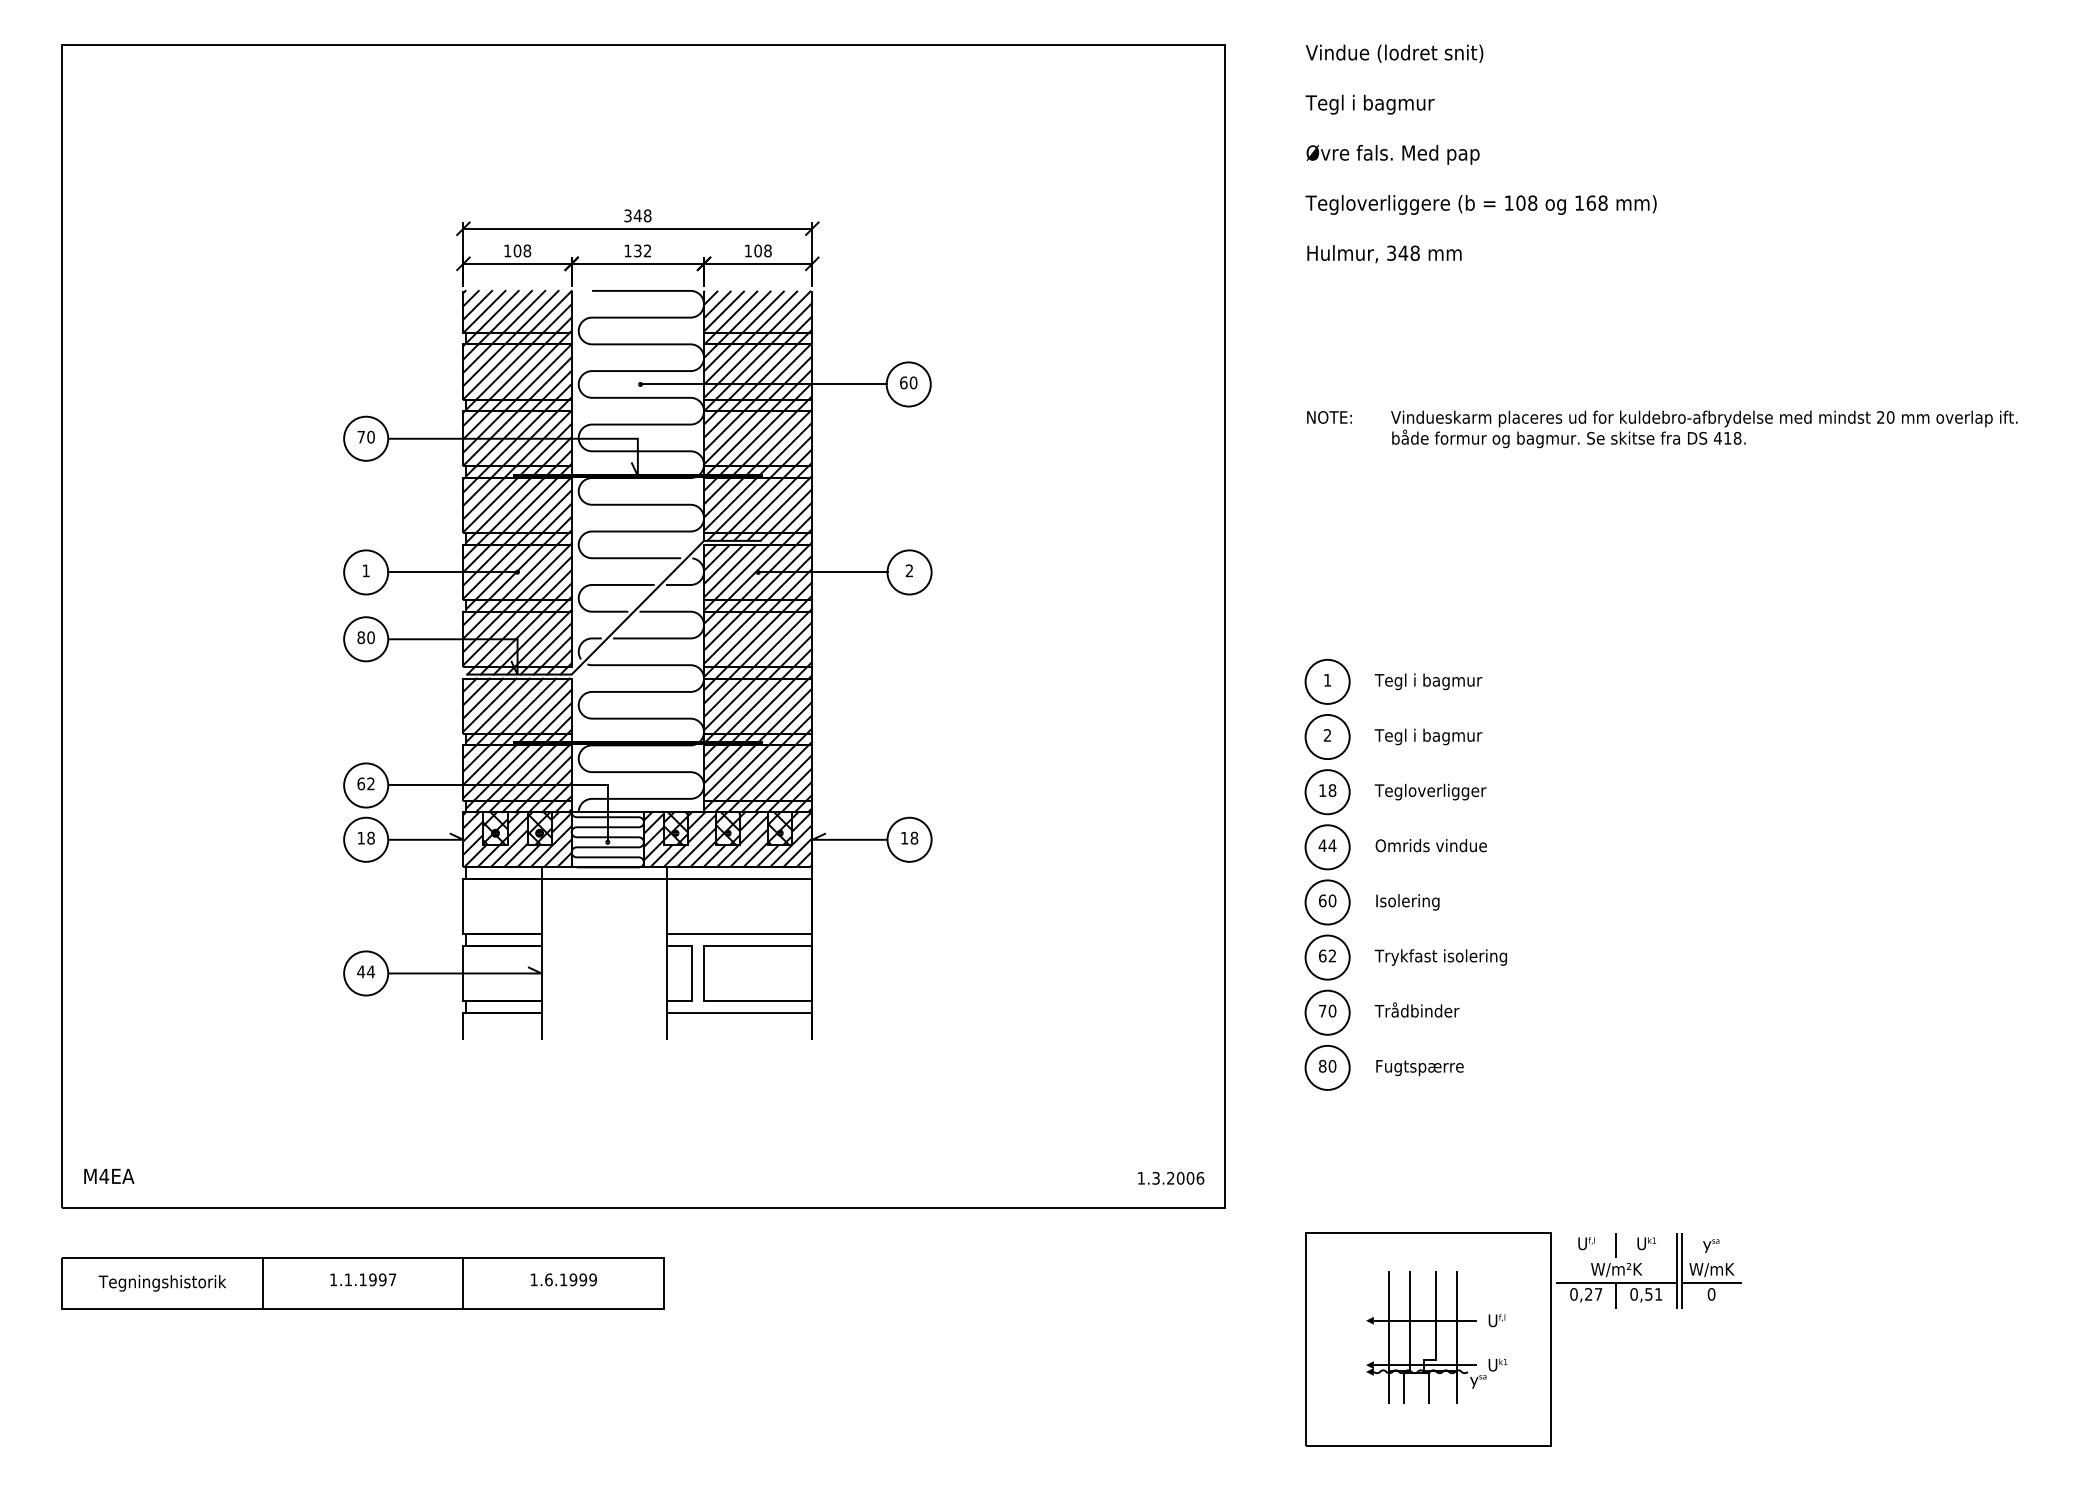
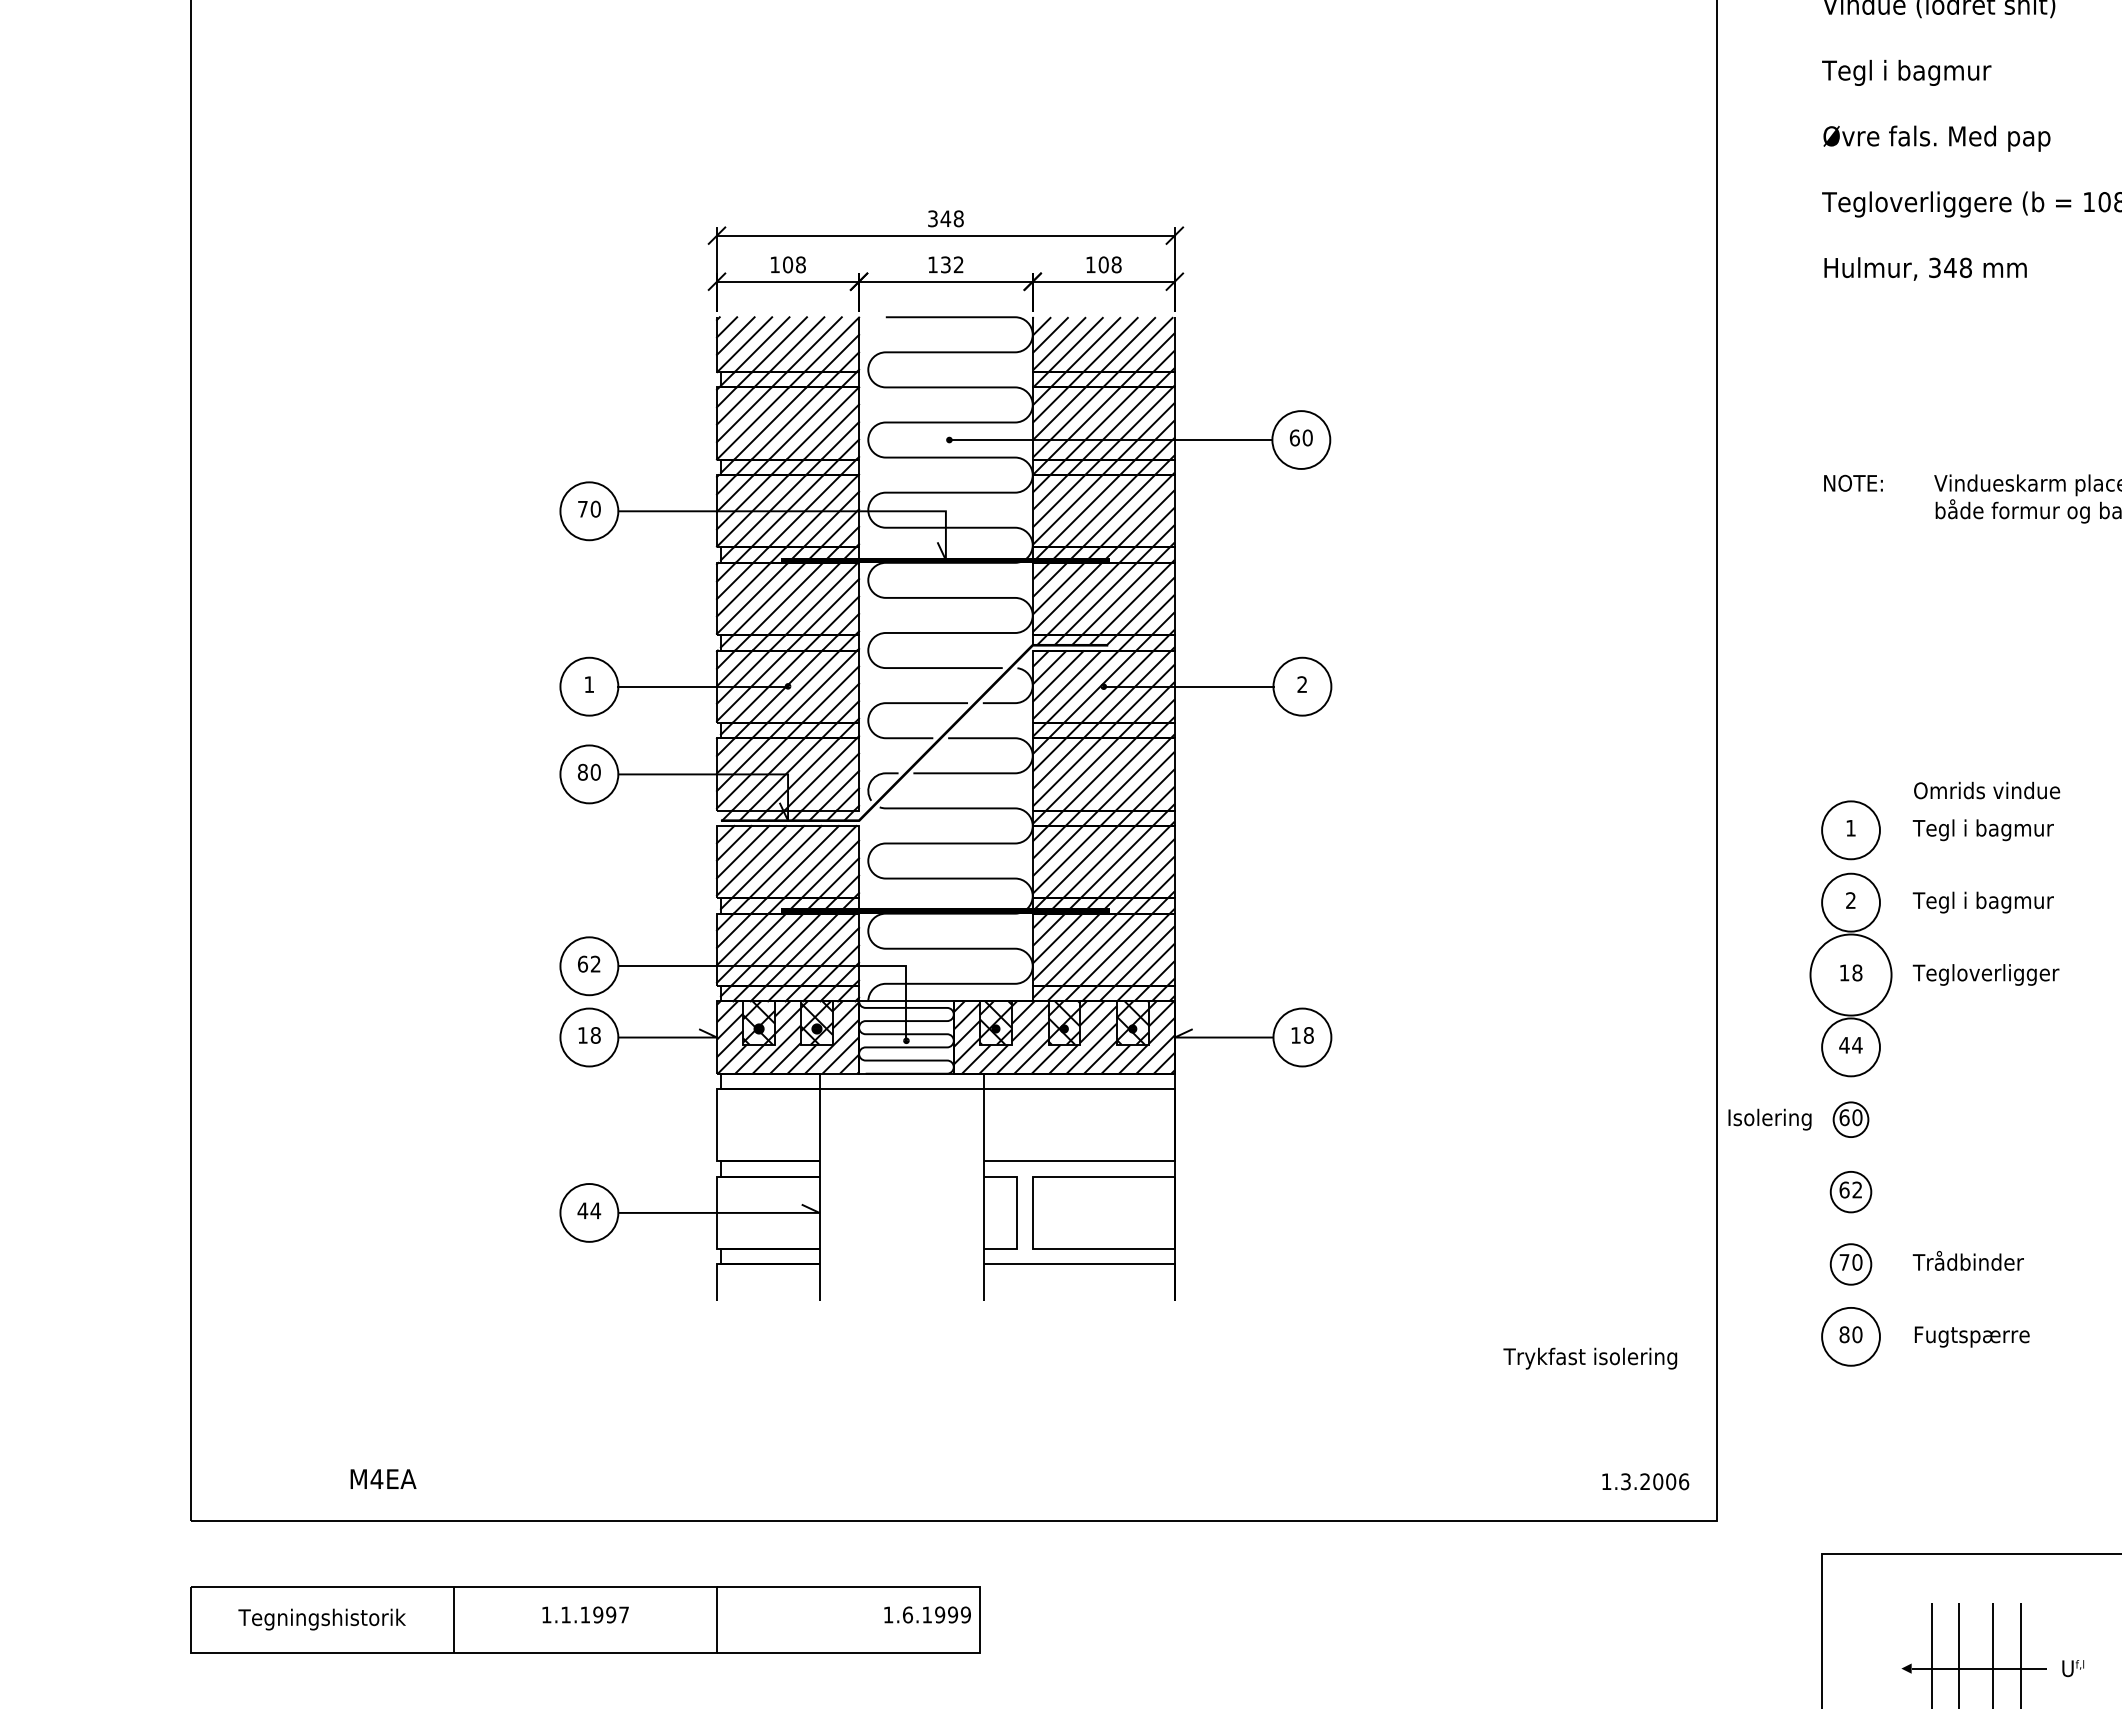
circle: (1327, 792) -> (1850, 975), size x1.4
text: (1430, 845) -> (1985, 790), moved
circle: (1327, 902) -> (1850, 1119), size x0.6
text: (1407, 902) -> (1769, 1119), moved
circle: (1327, 957) -> (1850, 1191), size x0.7
text: (1440, 957) -> (1589, 1358), moved
circle: (1327, 1012) -> (1850, 1264), size x0.7
text: (109, 1175) -> (383, 1478), moved
text: (563, 1279) -> (927, 1614), moved

